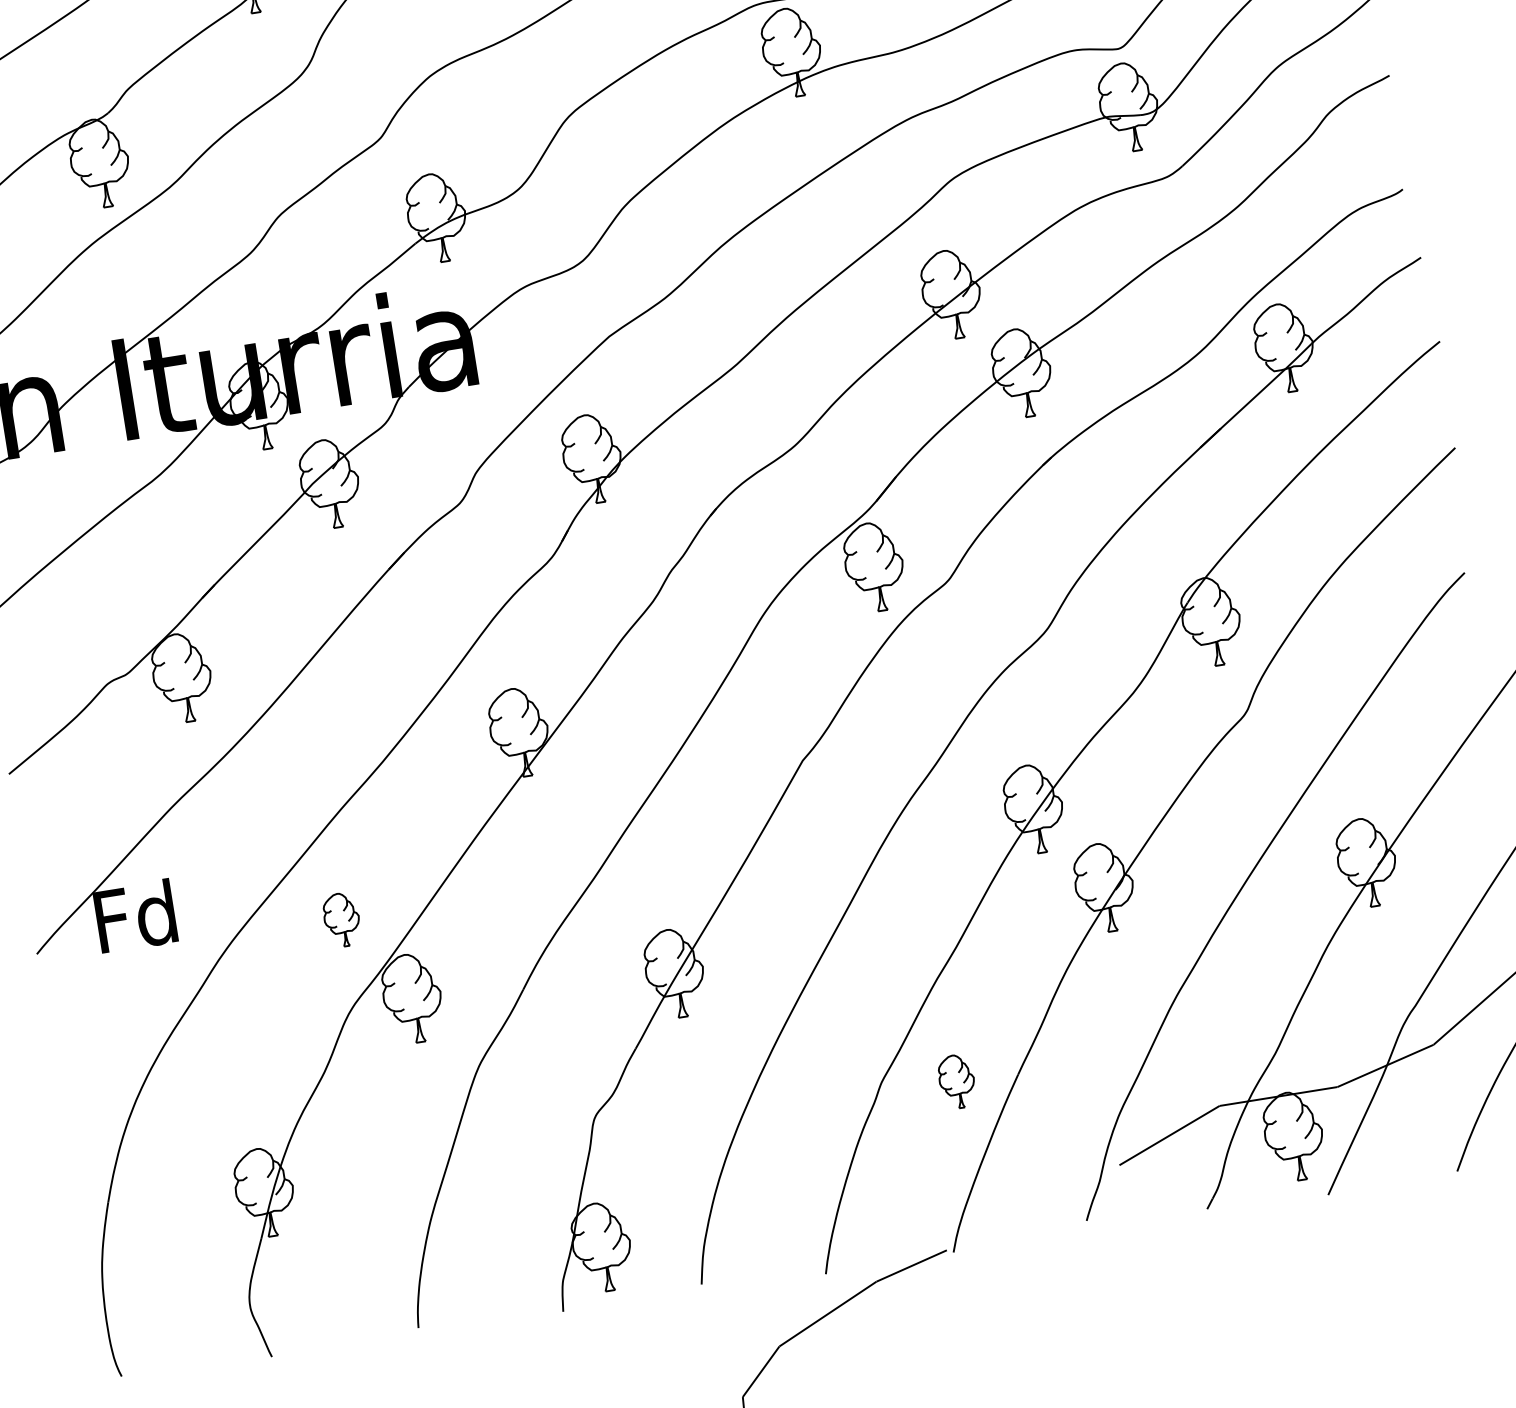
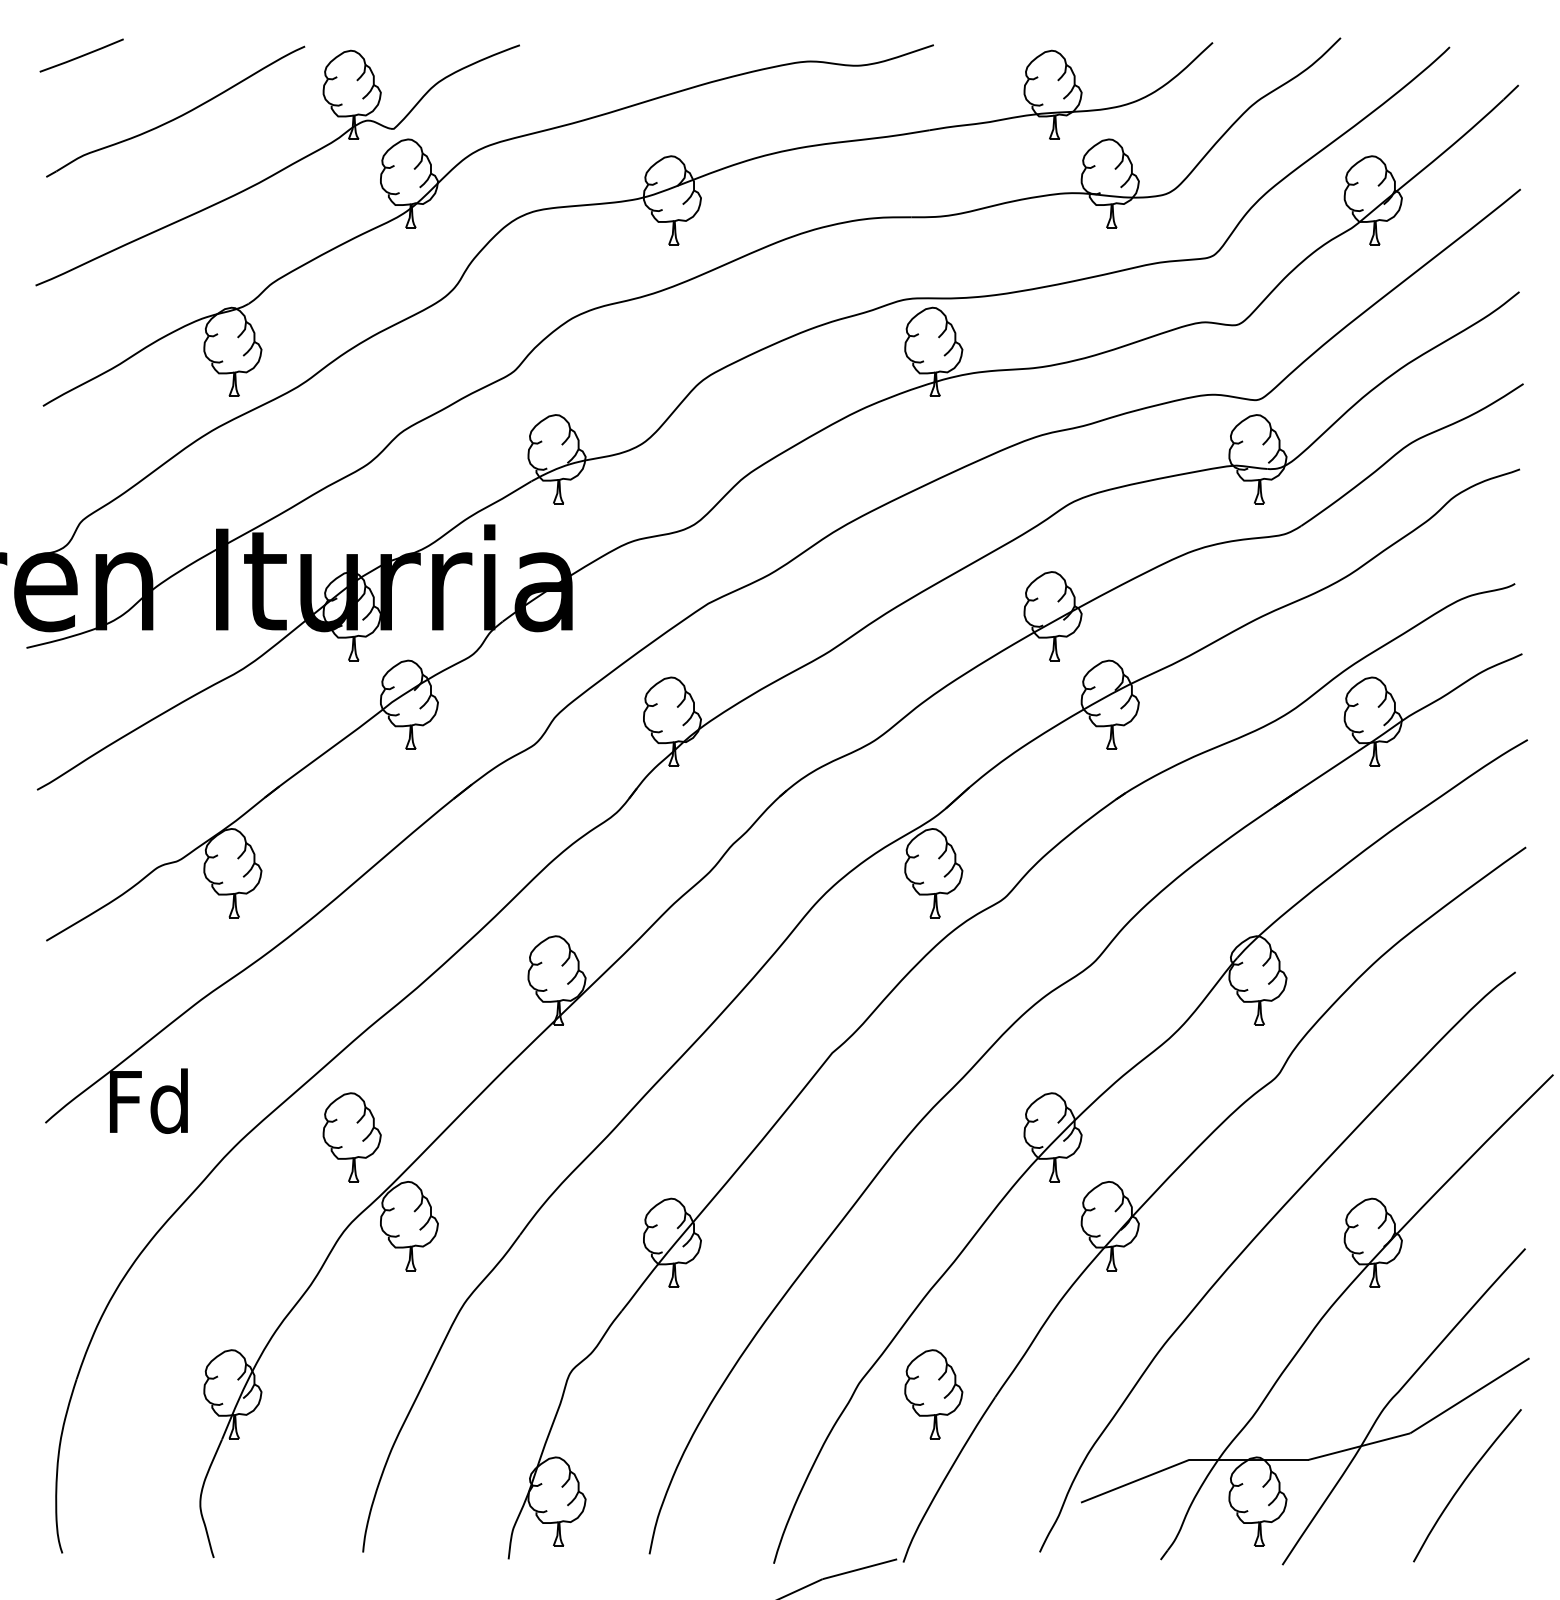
part: (341, 920) -> (351, 1137), size x1.67
part: (956, 1081) -> (933, 1394), size x1.67

